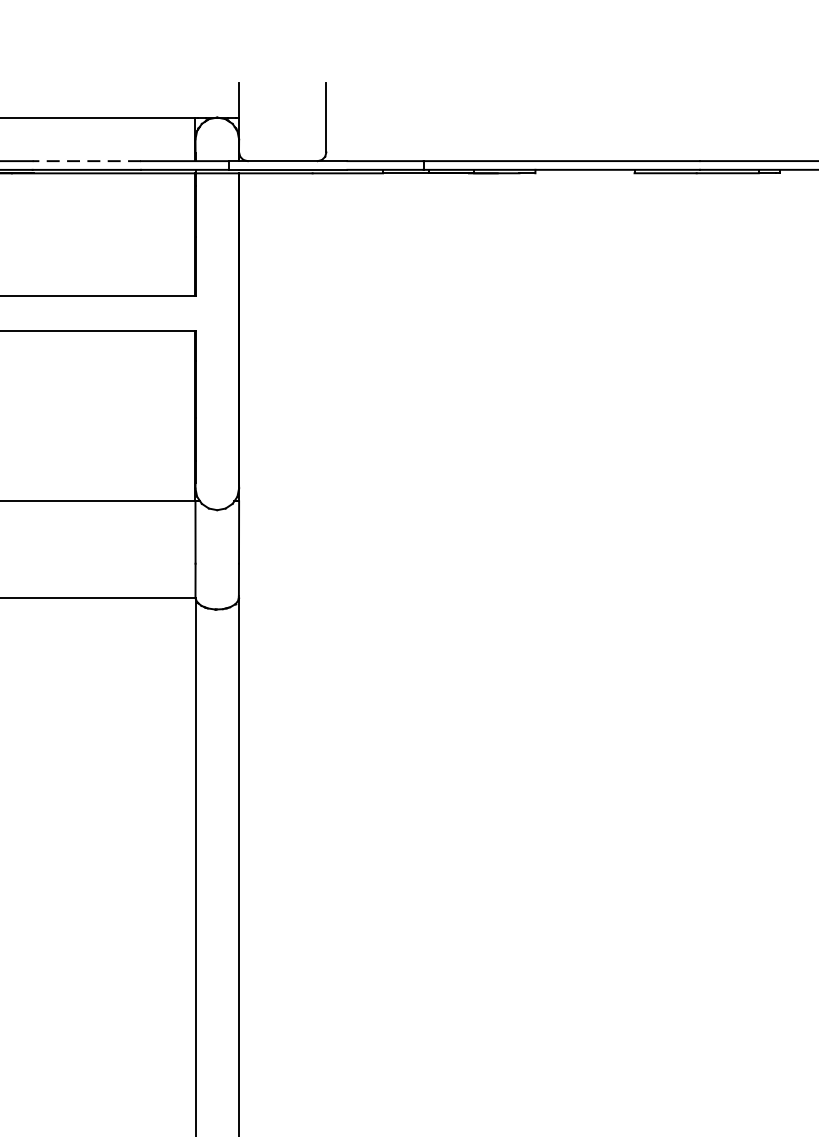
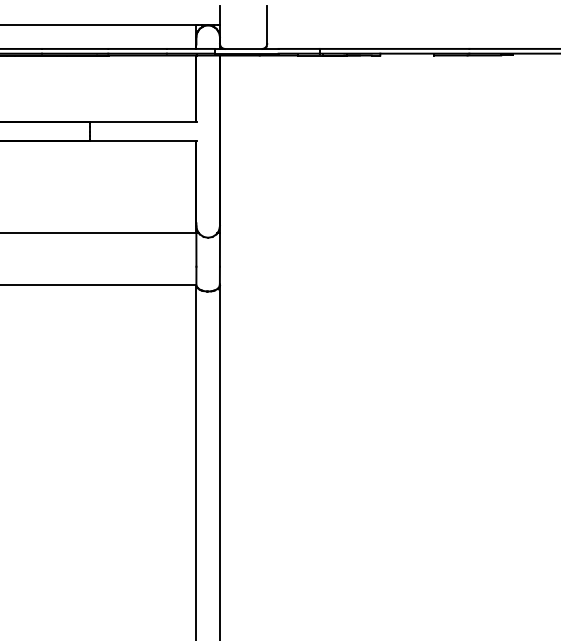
line: (86, 160) -> (137, 48), dashed -> solid

